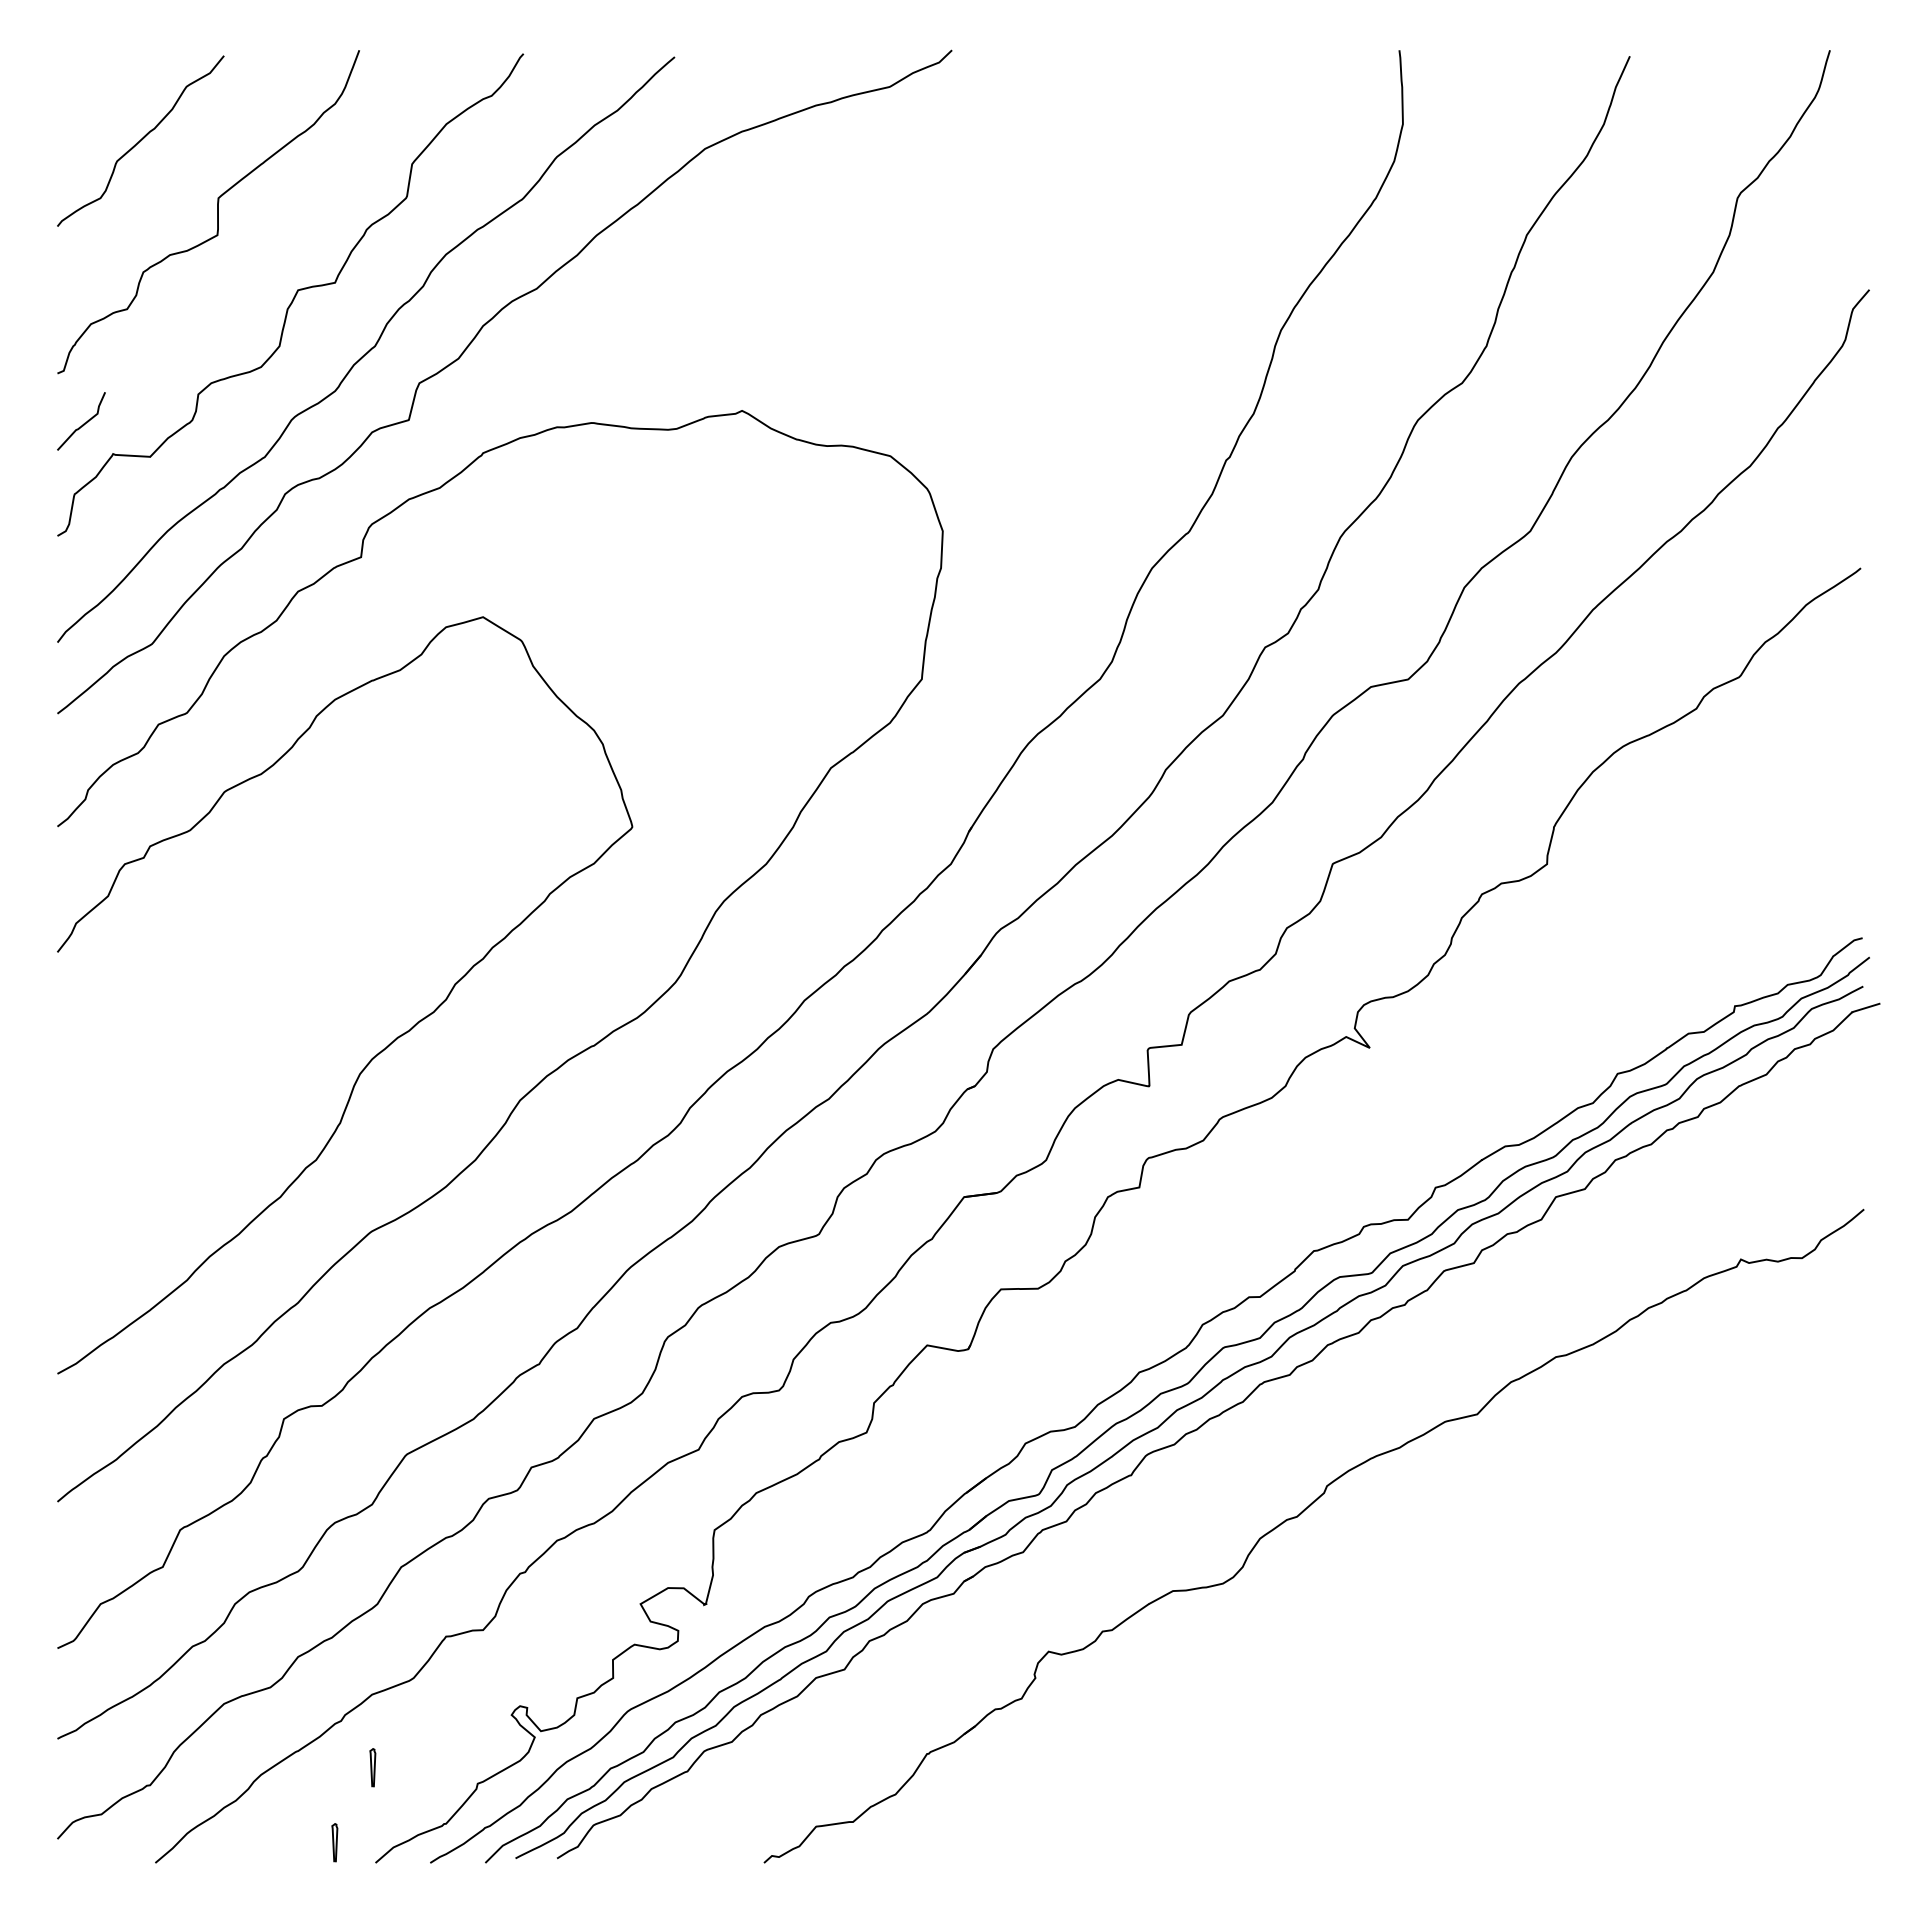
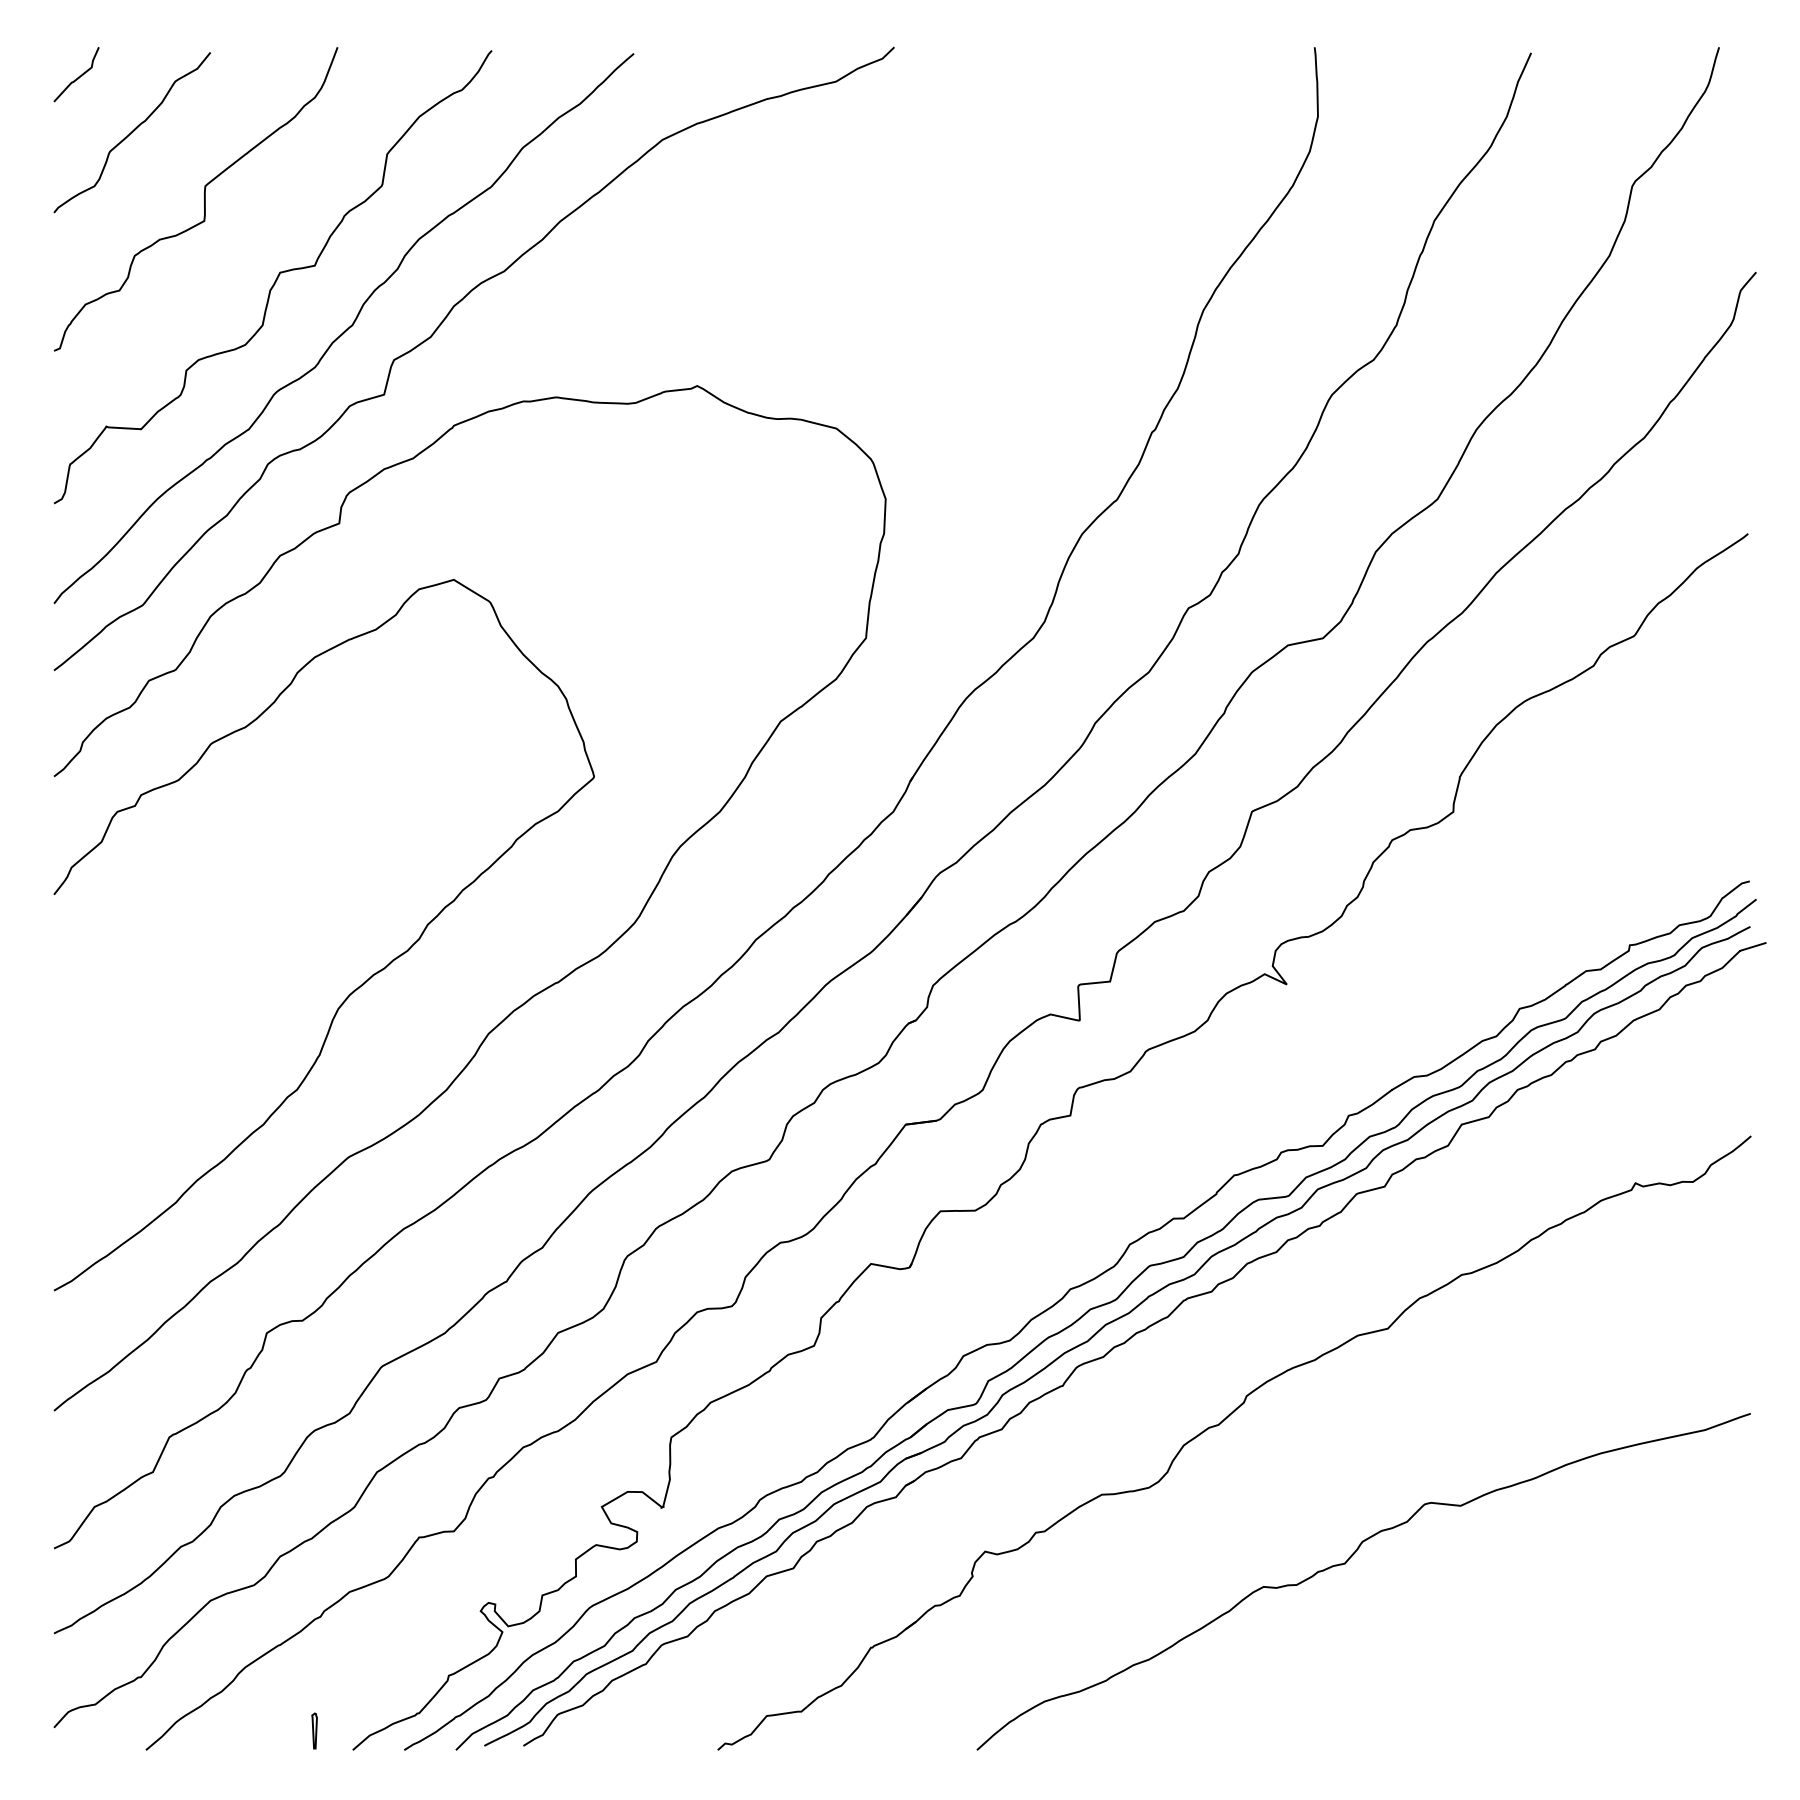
curve: (83, 423) -> (78, 76), moved
curve: (1432, 1664) -> (1345, 1563), added
curve: (372, 1767) -> (349, 1660), removed

